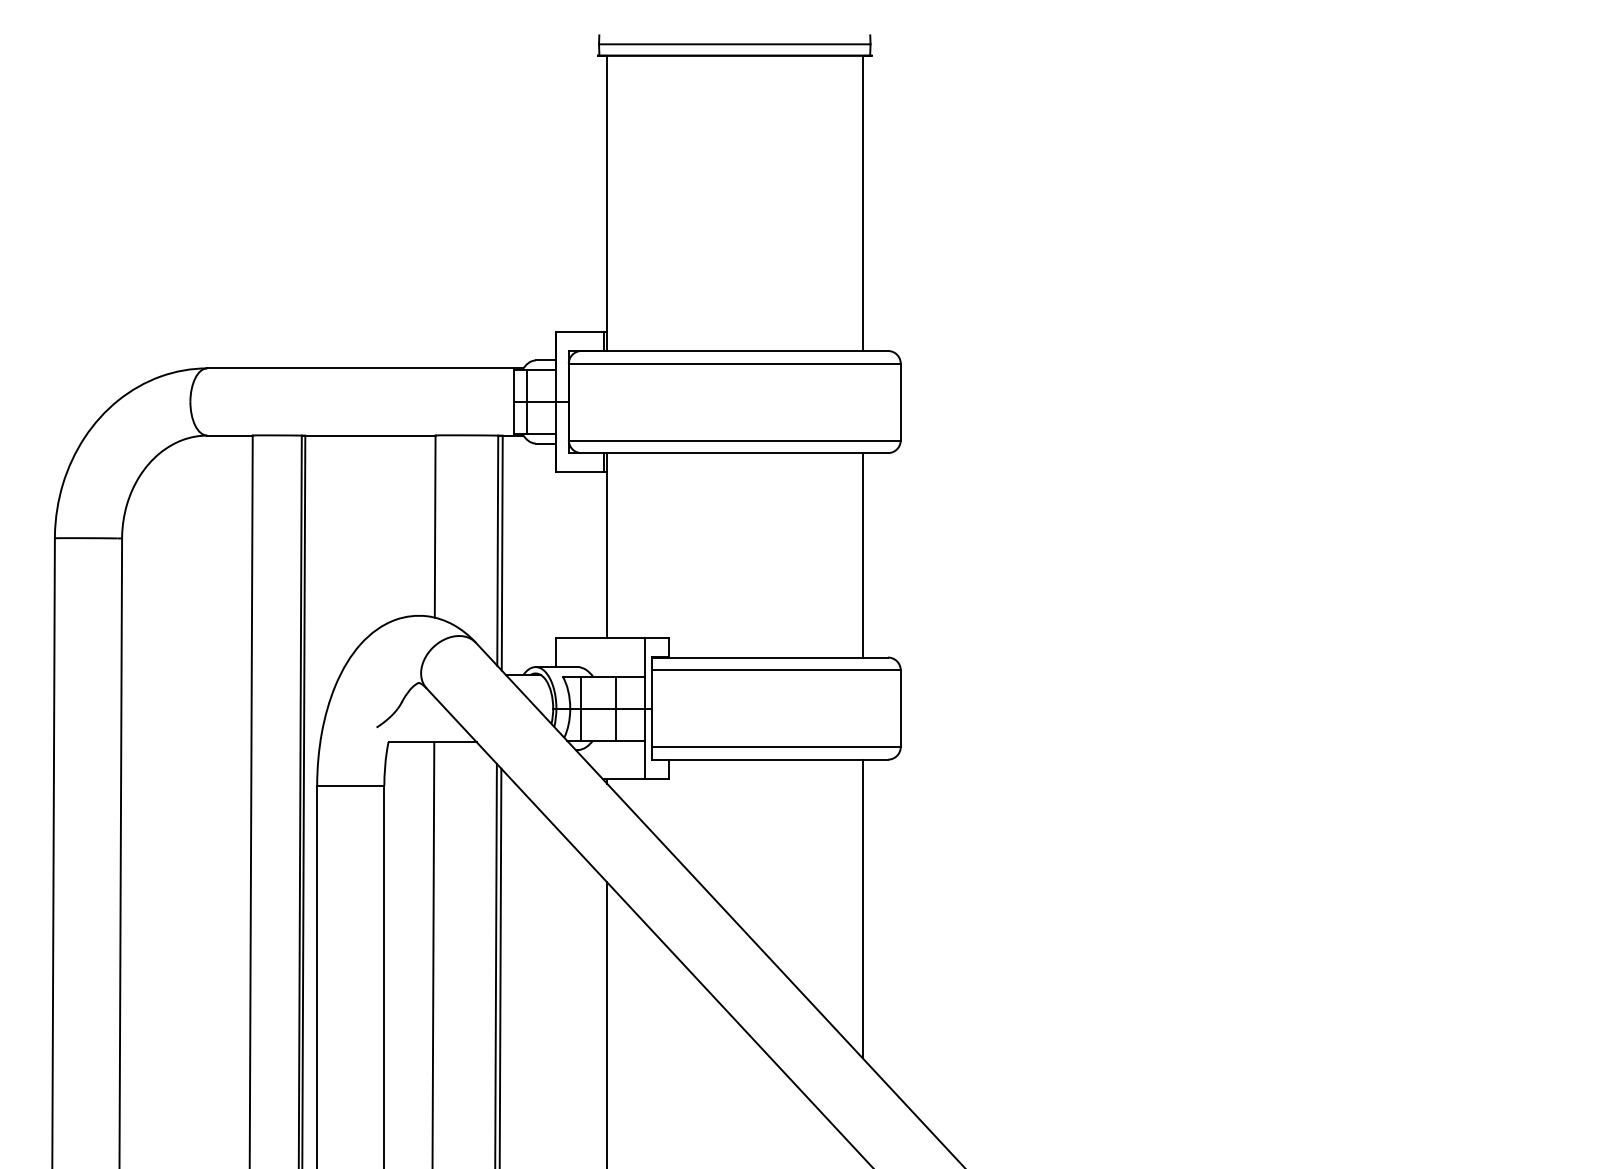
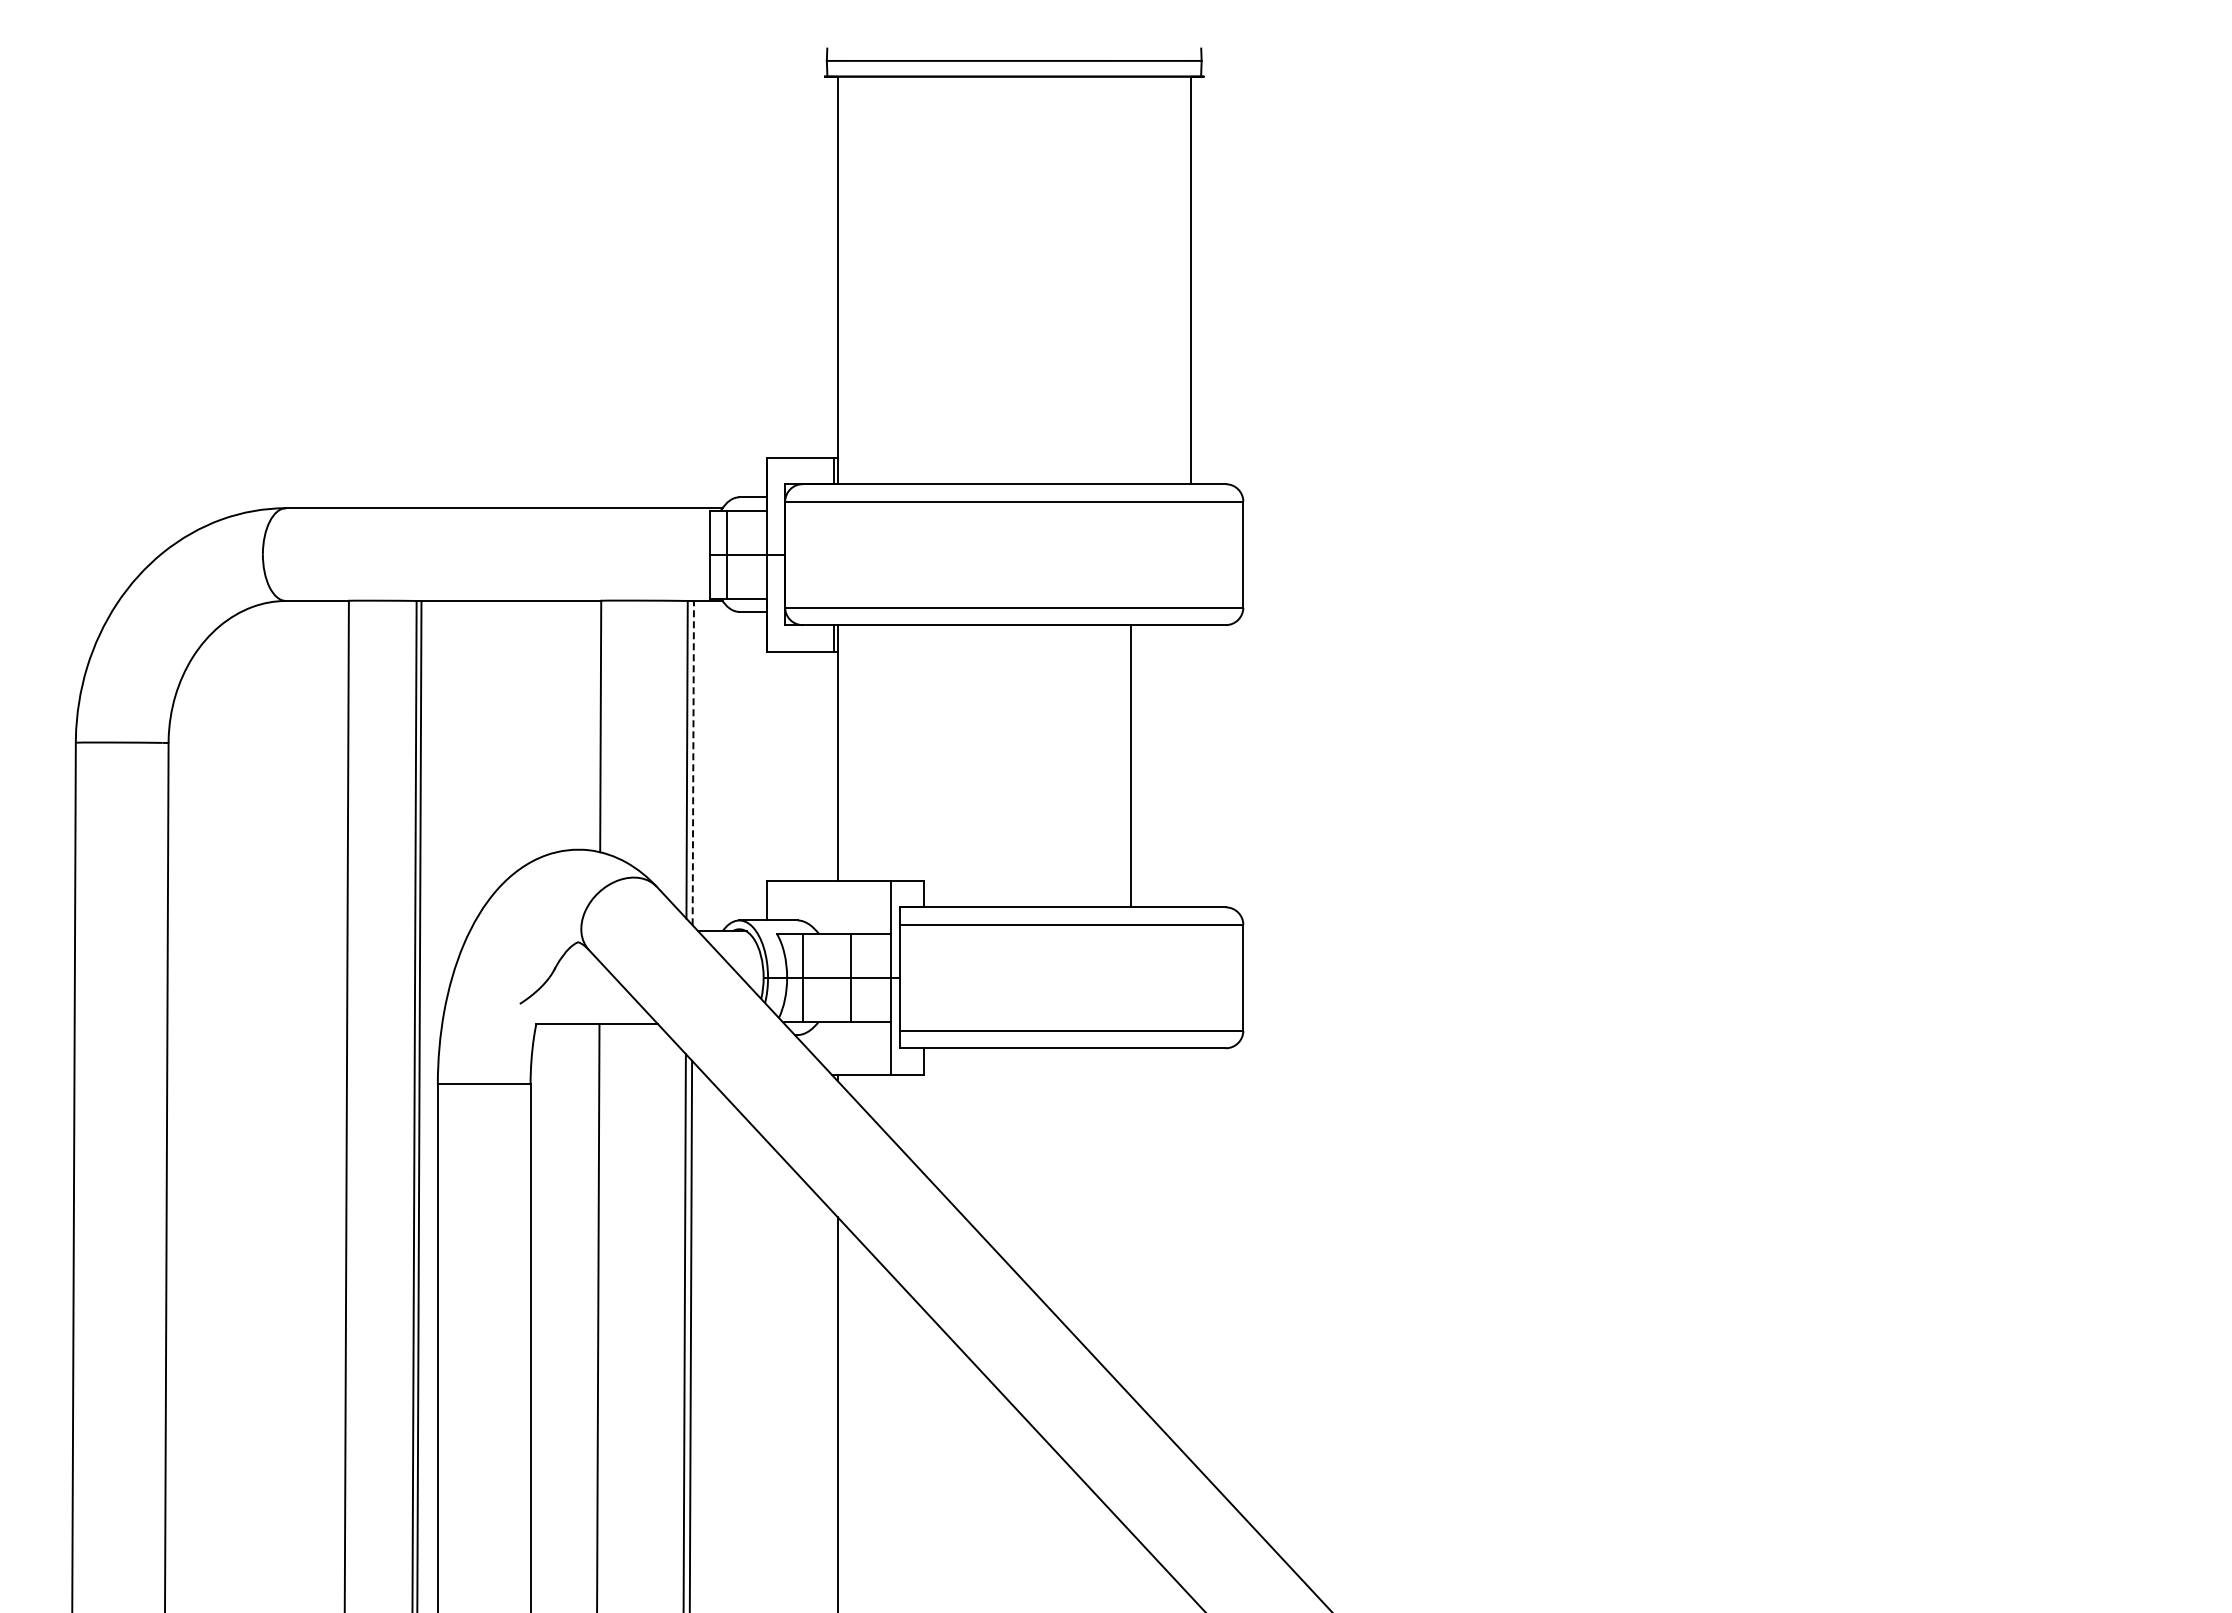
line: (502, 552) -> (693, 762), solid -> dashed
line: (862, 555) -> (1130, 766), moved
line: (862, 909) -> (1190, 1254), removed

